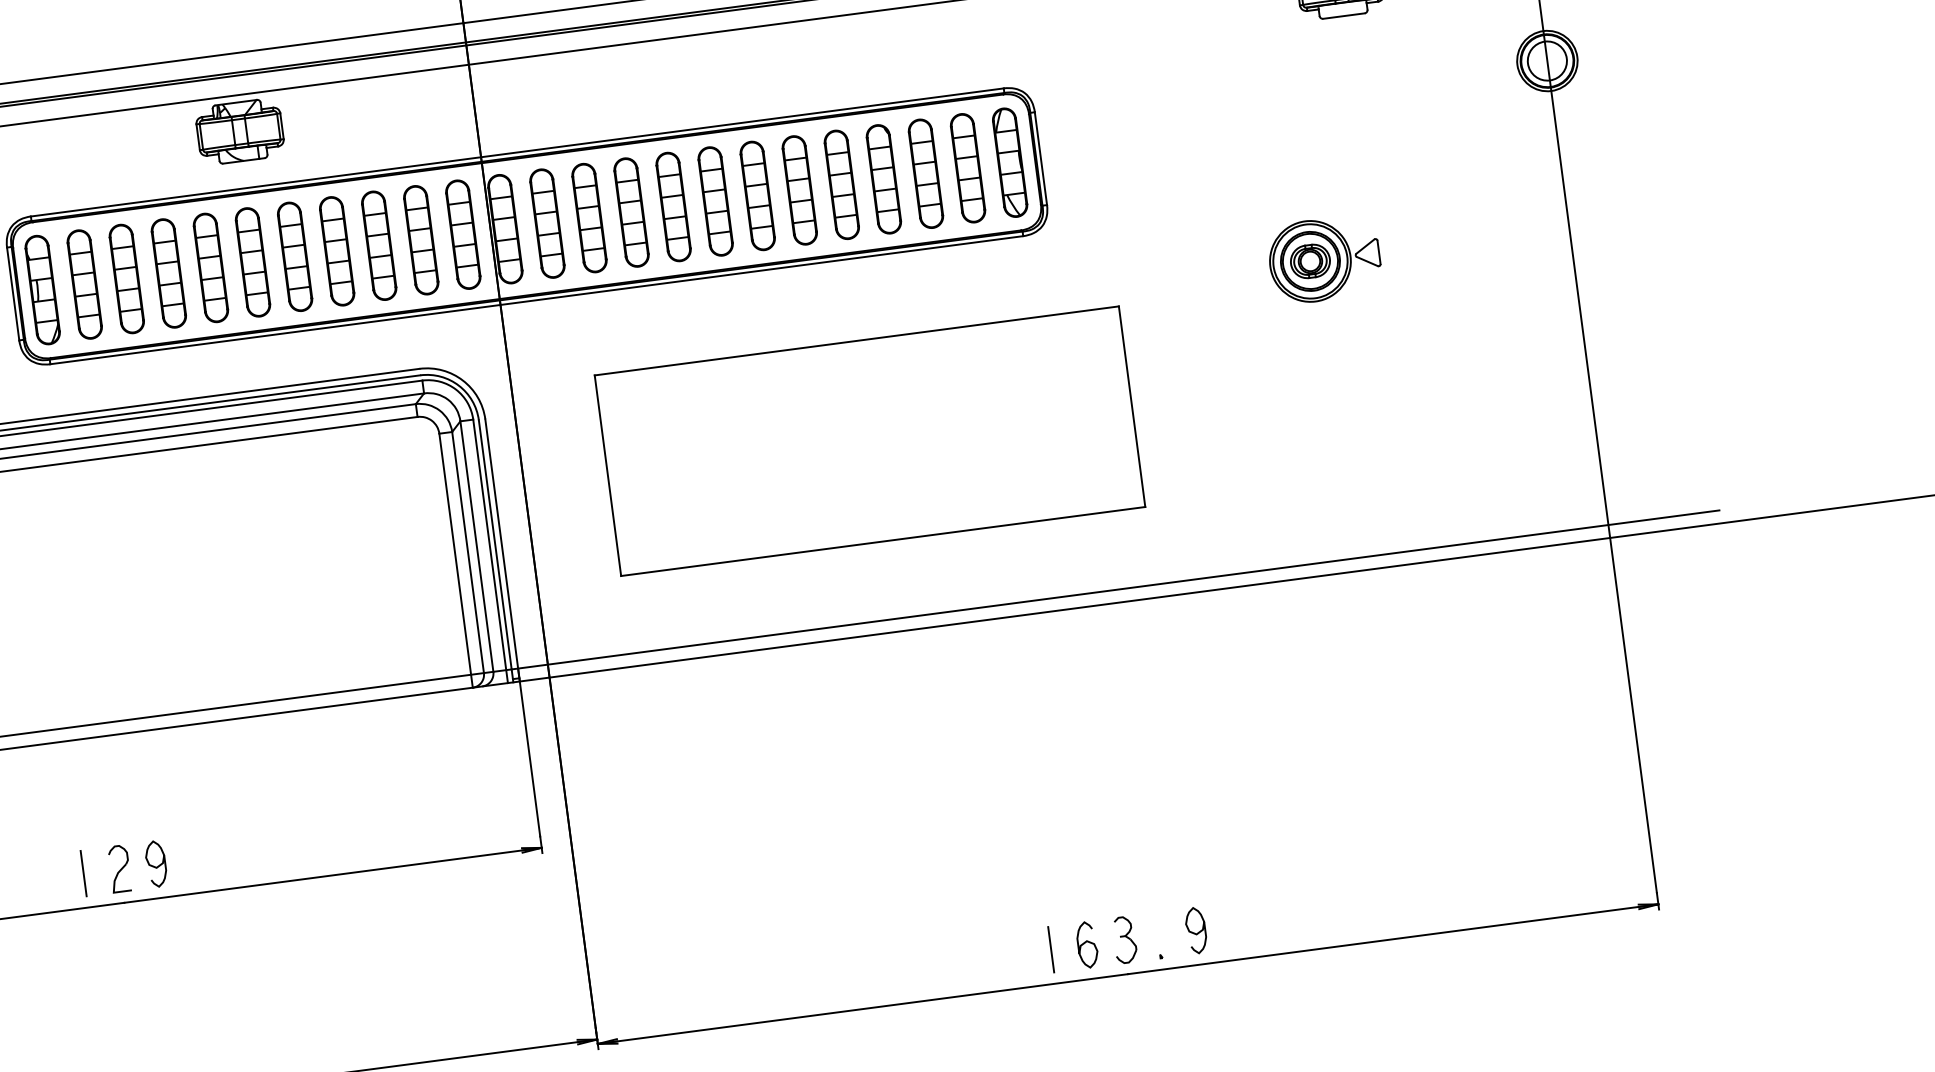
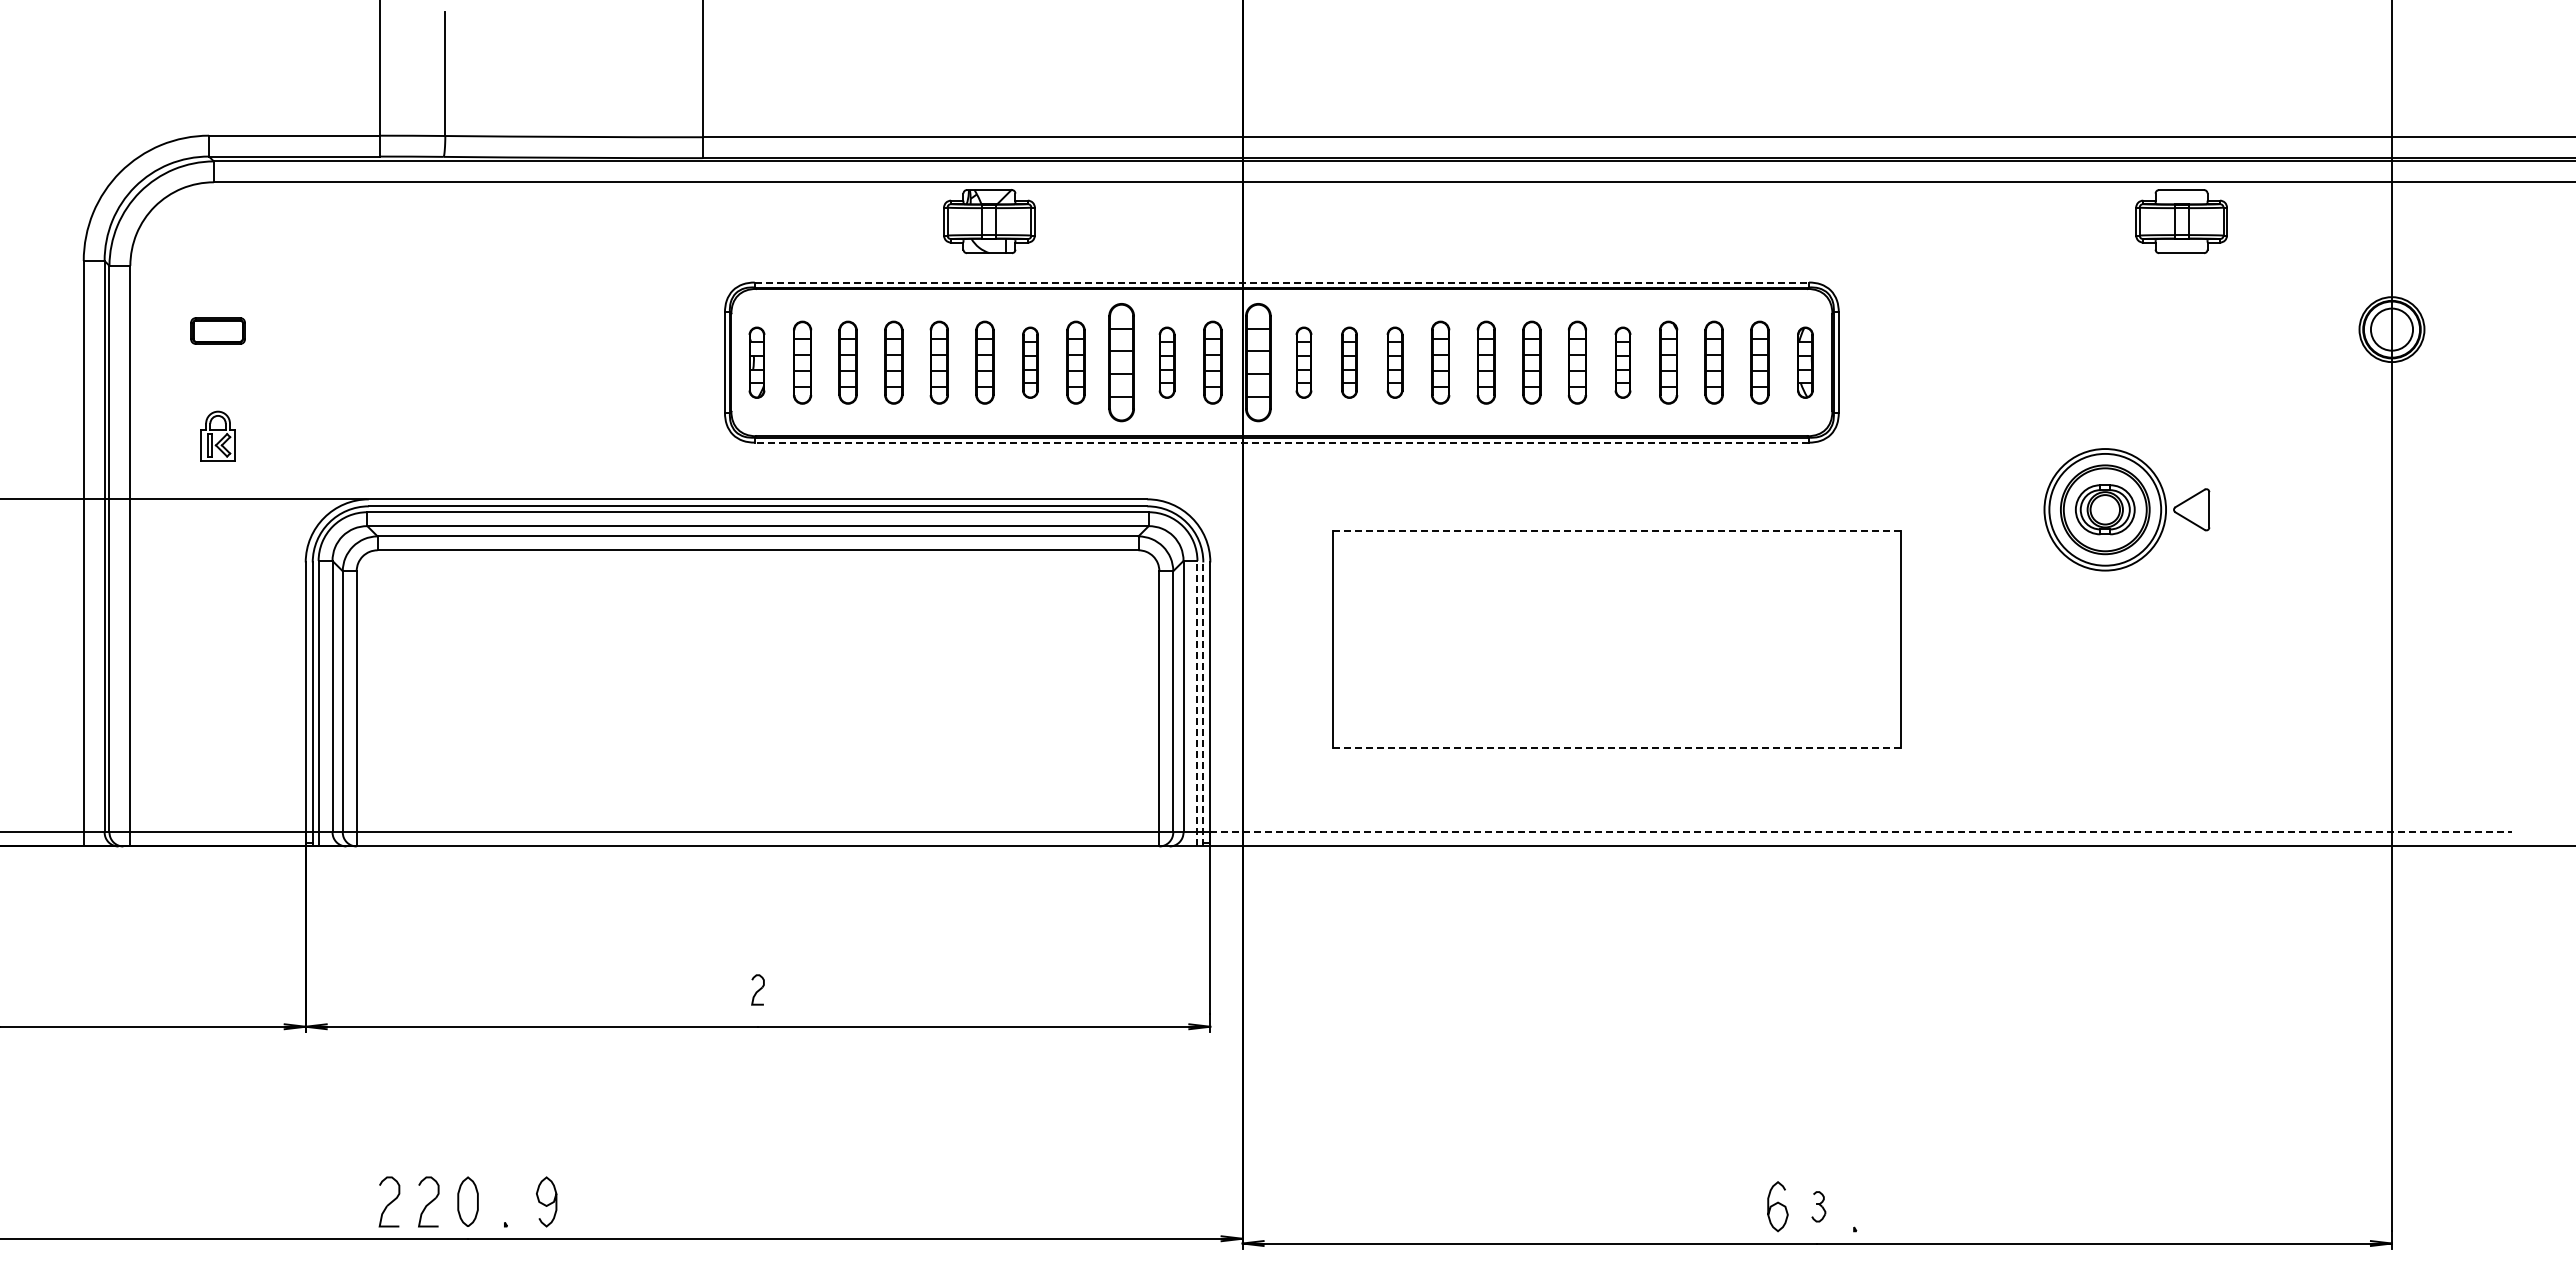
line: (517, 152) -> (1282, 282), solid -> dashed
part: (1010, 162) -> (1805, 362), size x0.6
part: (967, 168) -> (1759, 362), size x0.7
part: (925, 173) -> (1713, 362), size x0.7
part: (883, 179) -> (1668, 362), size x0.7
part: (841, 184) -> (1622, 362), size x0.6
part: (799, 190) -> (1577, 362), size x0.7
part: (757, 195) -> (1531, 362), size x0.7
part: (715, 201) -> (1486, 362), size x0.7
part: (673, 206) -> (1440, 362), size x0.7
part: (630, 212) -> (1394, 362), size x0.6
part: (589, 218) -> (1349, 362), size x0.6
part: (546, 223) -> (1303, 362), size x0.6
part: (463, 234) -> (1212, 362), size x0.7
part: (420, 240) -> (1166, 362), size x0.6
part: (336, 251) -> (1075, 362), size x0.7
part: (295, 256) -> (1030, 362), size x0.6
part: (1324, 259) -> (2126, 509), size x1.4
part: (252, 262) -> (984, 362), size x0.7
part: (211, 267) -> (939, 362), size x0.7
part: (168, 273) -> (893, 362), size x0.7
part: (126, 279) -> (847, 362), size x0.7
part: (84, 284) -> (802, 362), size x0.7
part: (42, 290) -> (756, 362), size x0.6
line: (536, 300) -> (1281, 442), solid -> dashed
line: (856, 340) -> (1616, 530), solid -> dashed
line: (883, 541) -> (1617, 748), solid -> dashed
line: (496, 550) -> (1203, 703), solid -> dashed
line: (490, 551) -> (1197, 703), solid -> dashed
line: (1118, 589) -> (1861, 832), solid -> dashed
curve: (153, 865) -> (794, 991), removed
part: (119, 868) -> (757, 989), size x0.6
line: (83, 873) -> (718, 989), removed
curve: (1194, 932) -> (1893, 1208), removed
part: (1124, 939) -> (1818, 1206), size x0.6
line: (1050, 949) -> (1738, 1206), removed

